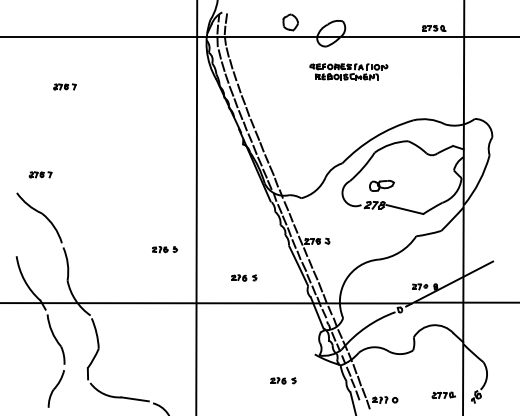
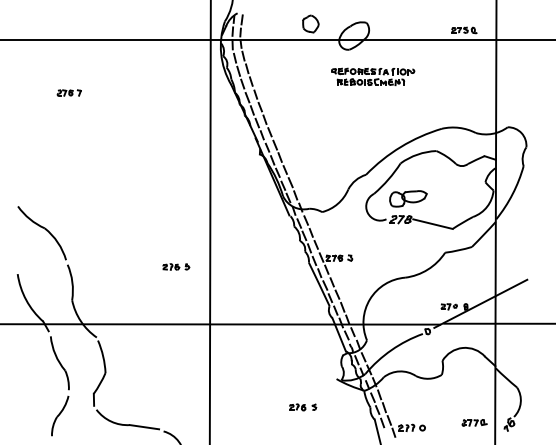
part: (39, 174) -> (42, 186), removed
part: (382, 185) -> (408, 198), size x1.43
part: (244, 278) -> (261, 297), removed

